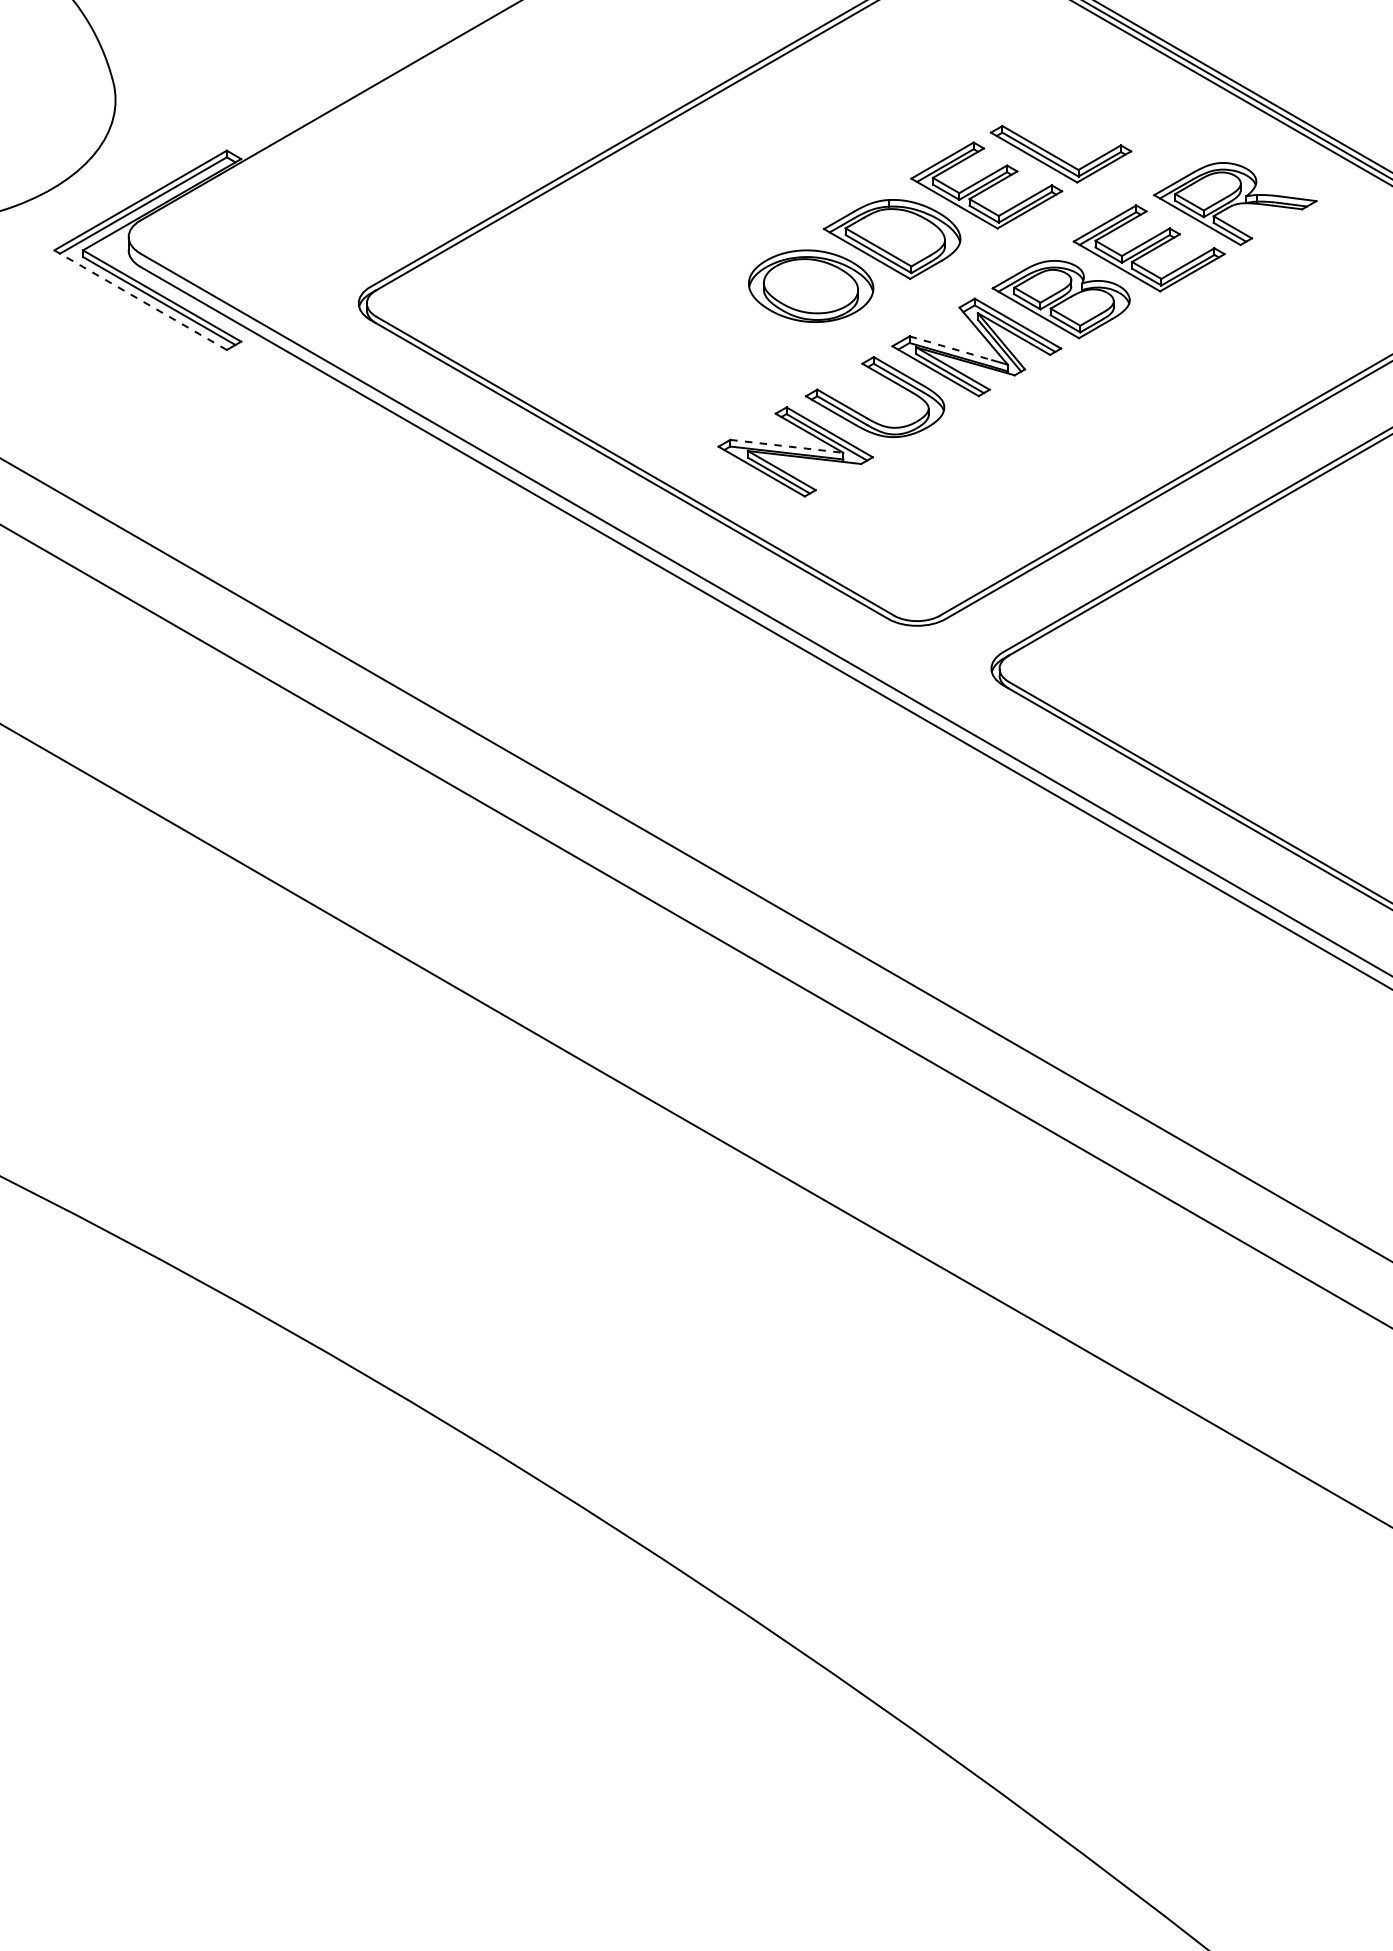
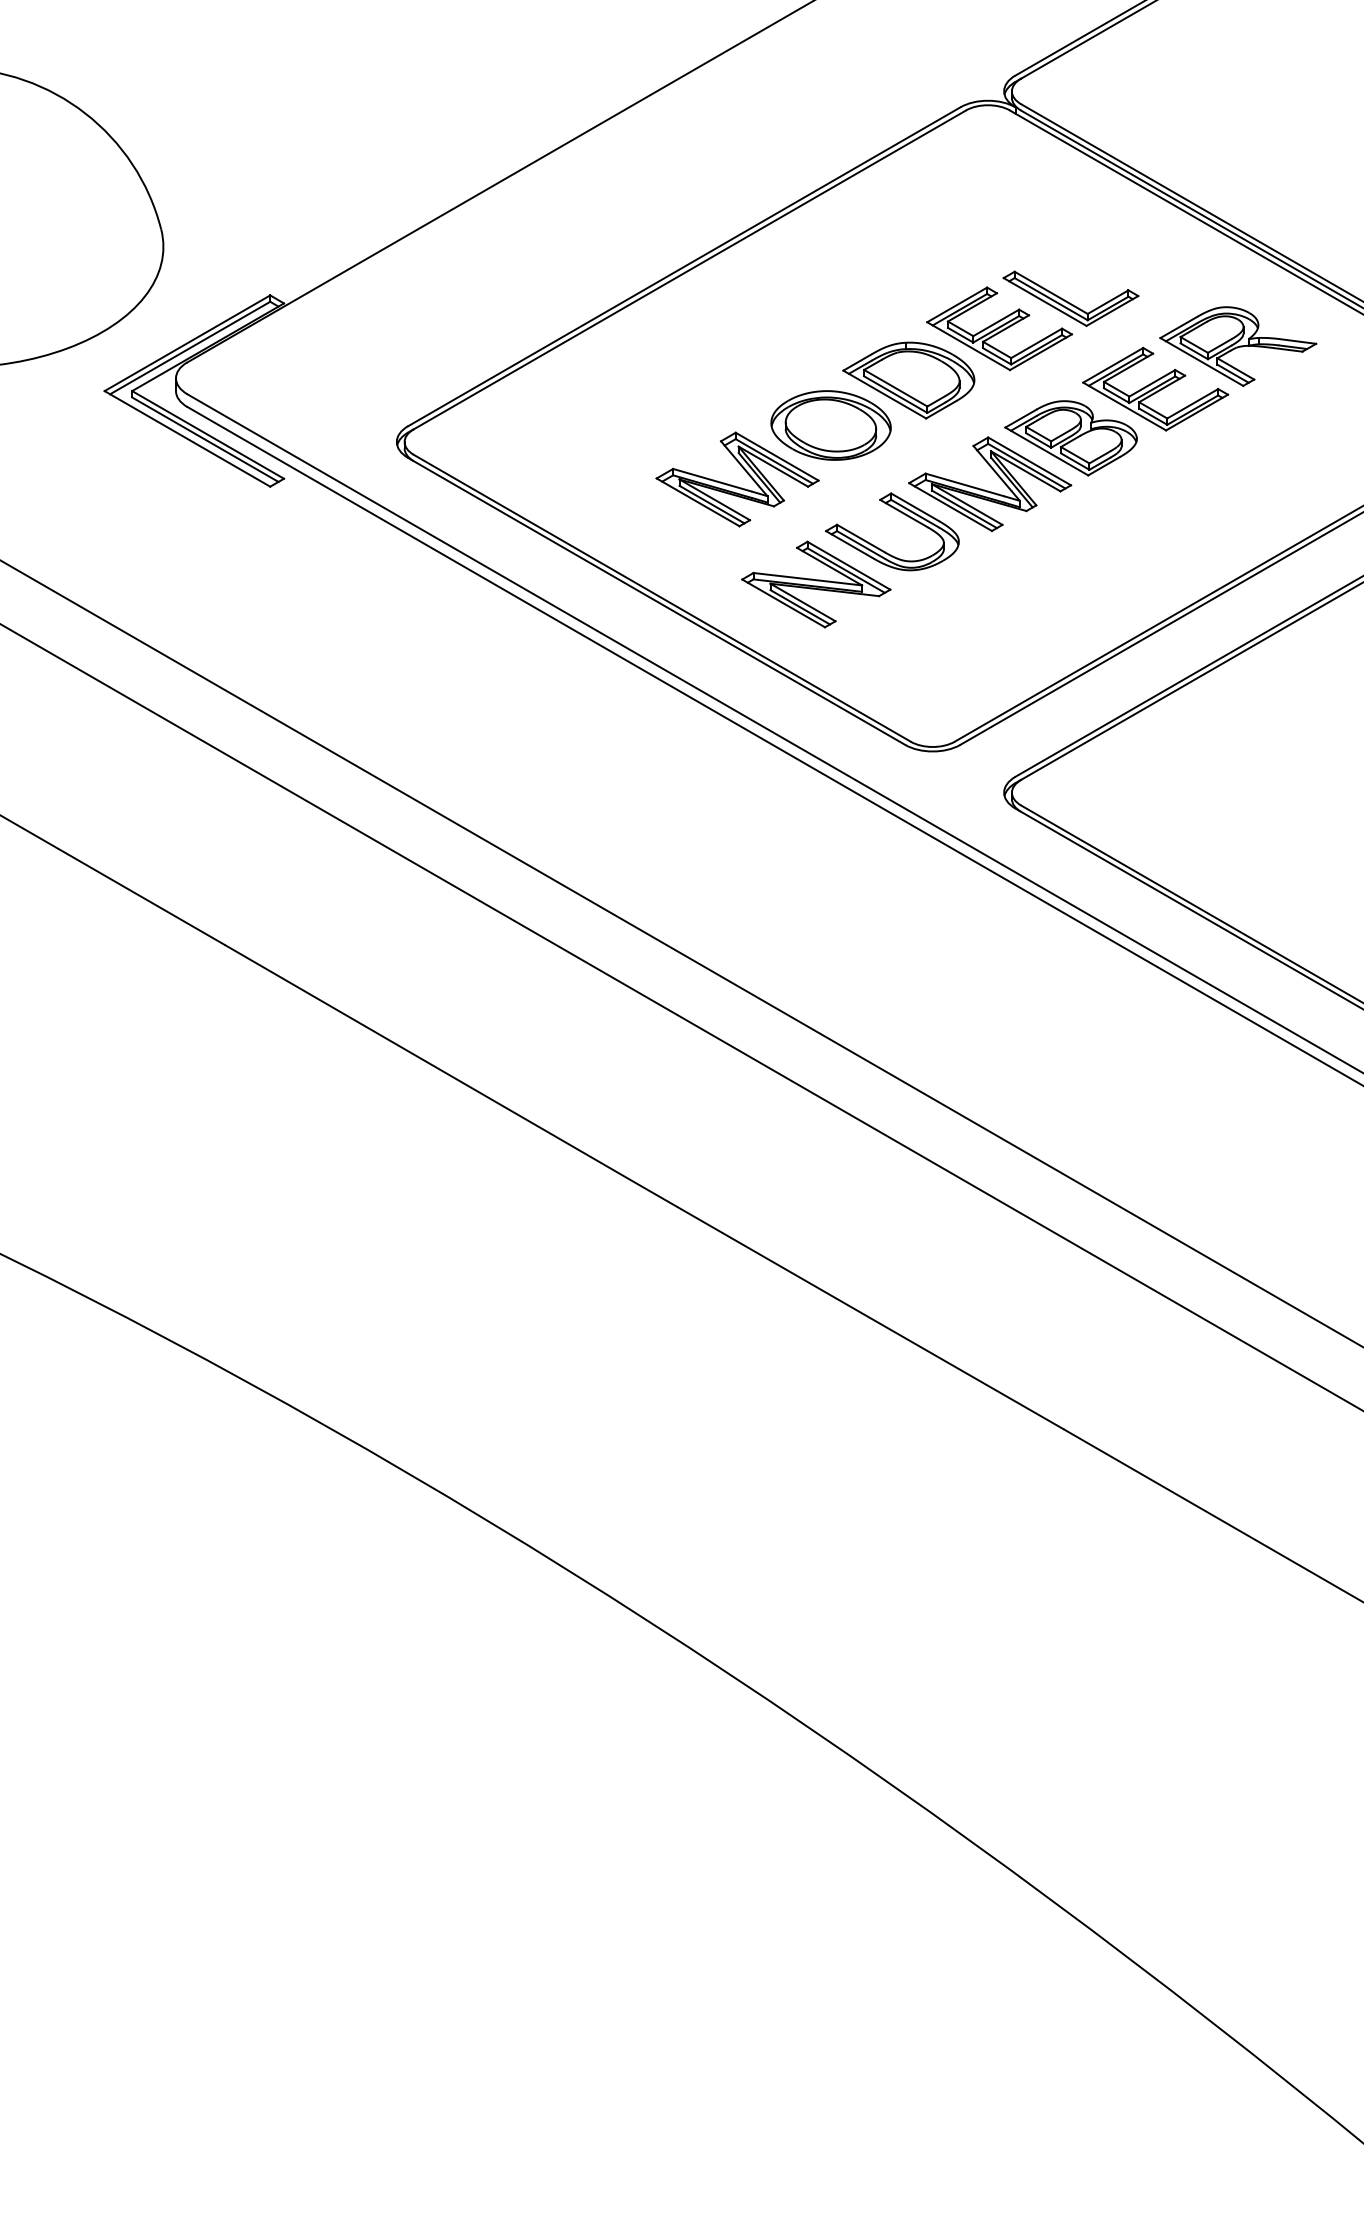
line: (140, 299) -> (187, 438), dashed -> solid
line: (950, 347) -> (964, 484), dashed -> solid
part: (711, 348) -> (735, 485), added
line: (786, 446) -> (807, 579), dashed -> solid

